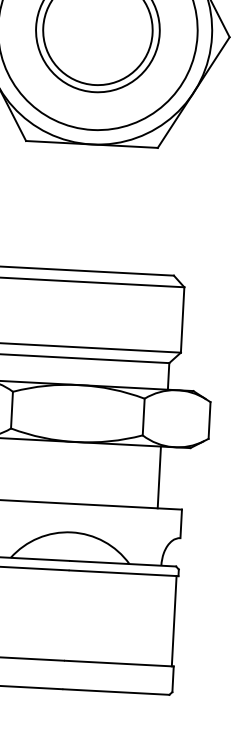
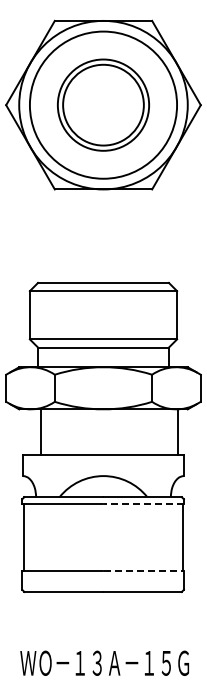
line: (159, 477) -> (178, 432), moved
line: (123, 573) -> (143, 504), solid -> dashed
line: (120, 663) -> (144, 570), solid -> dashed

